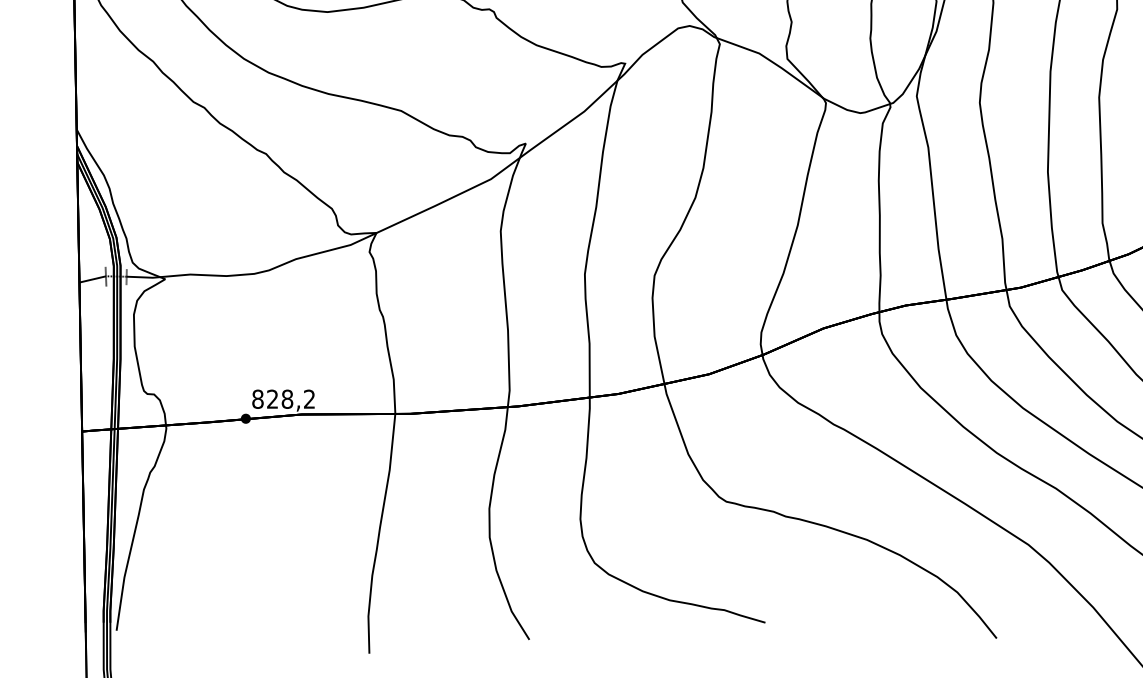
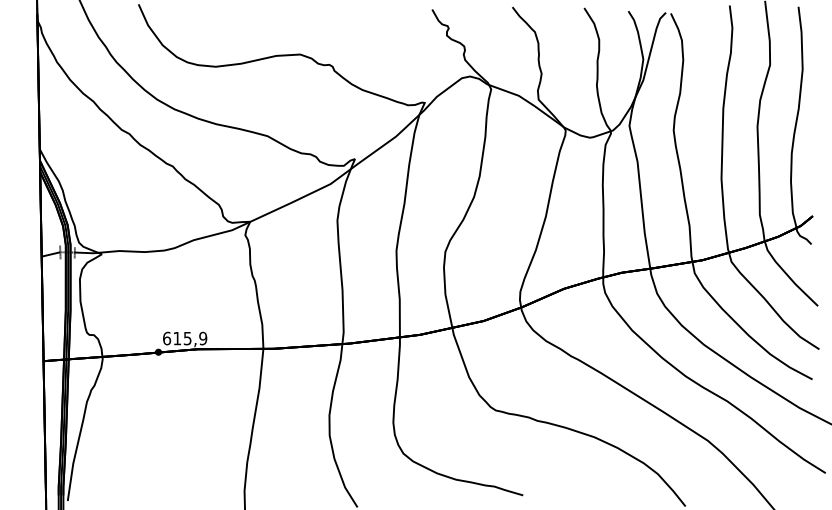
text: (284, 399) -> (185, 338), 828,2 -> 615,9

